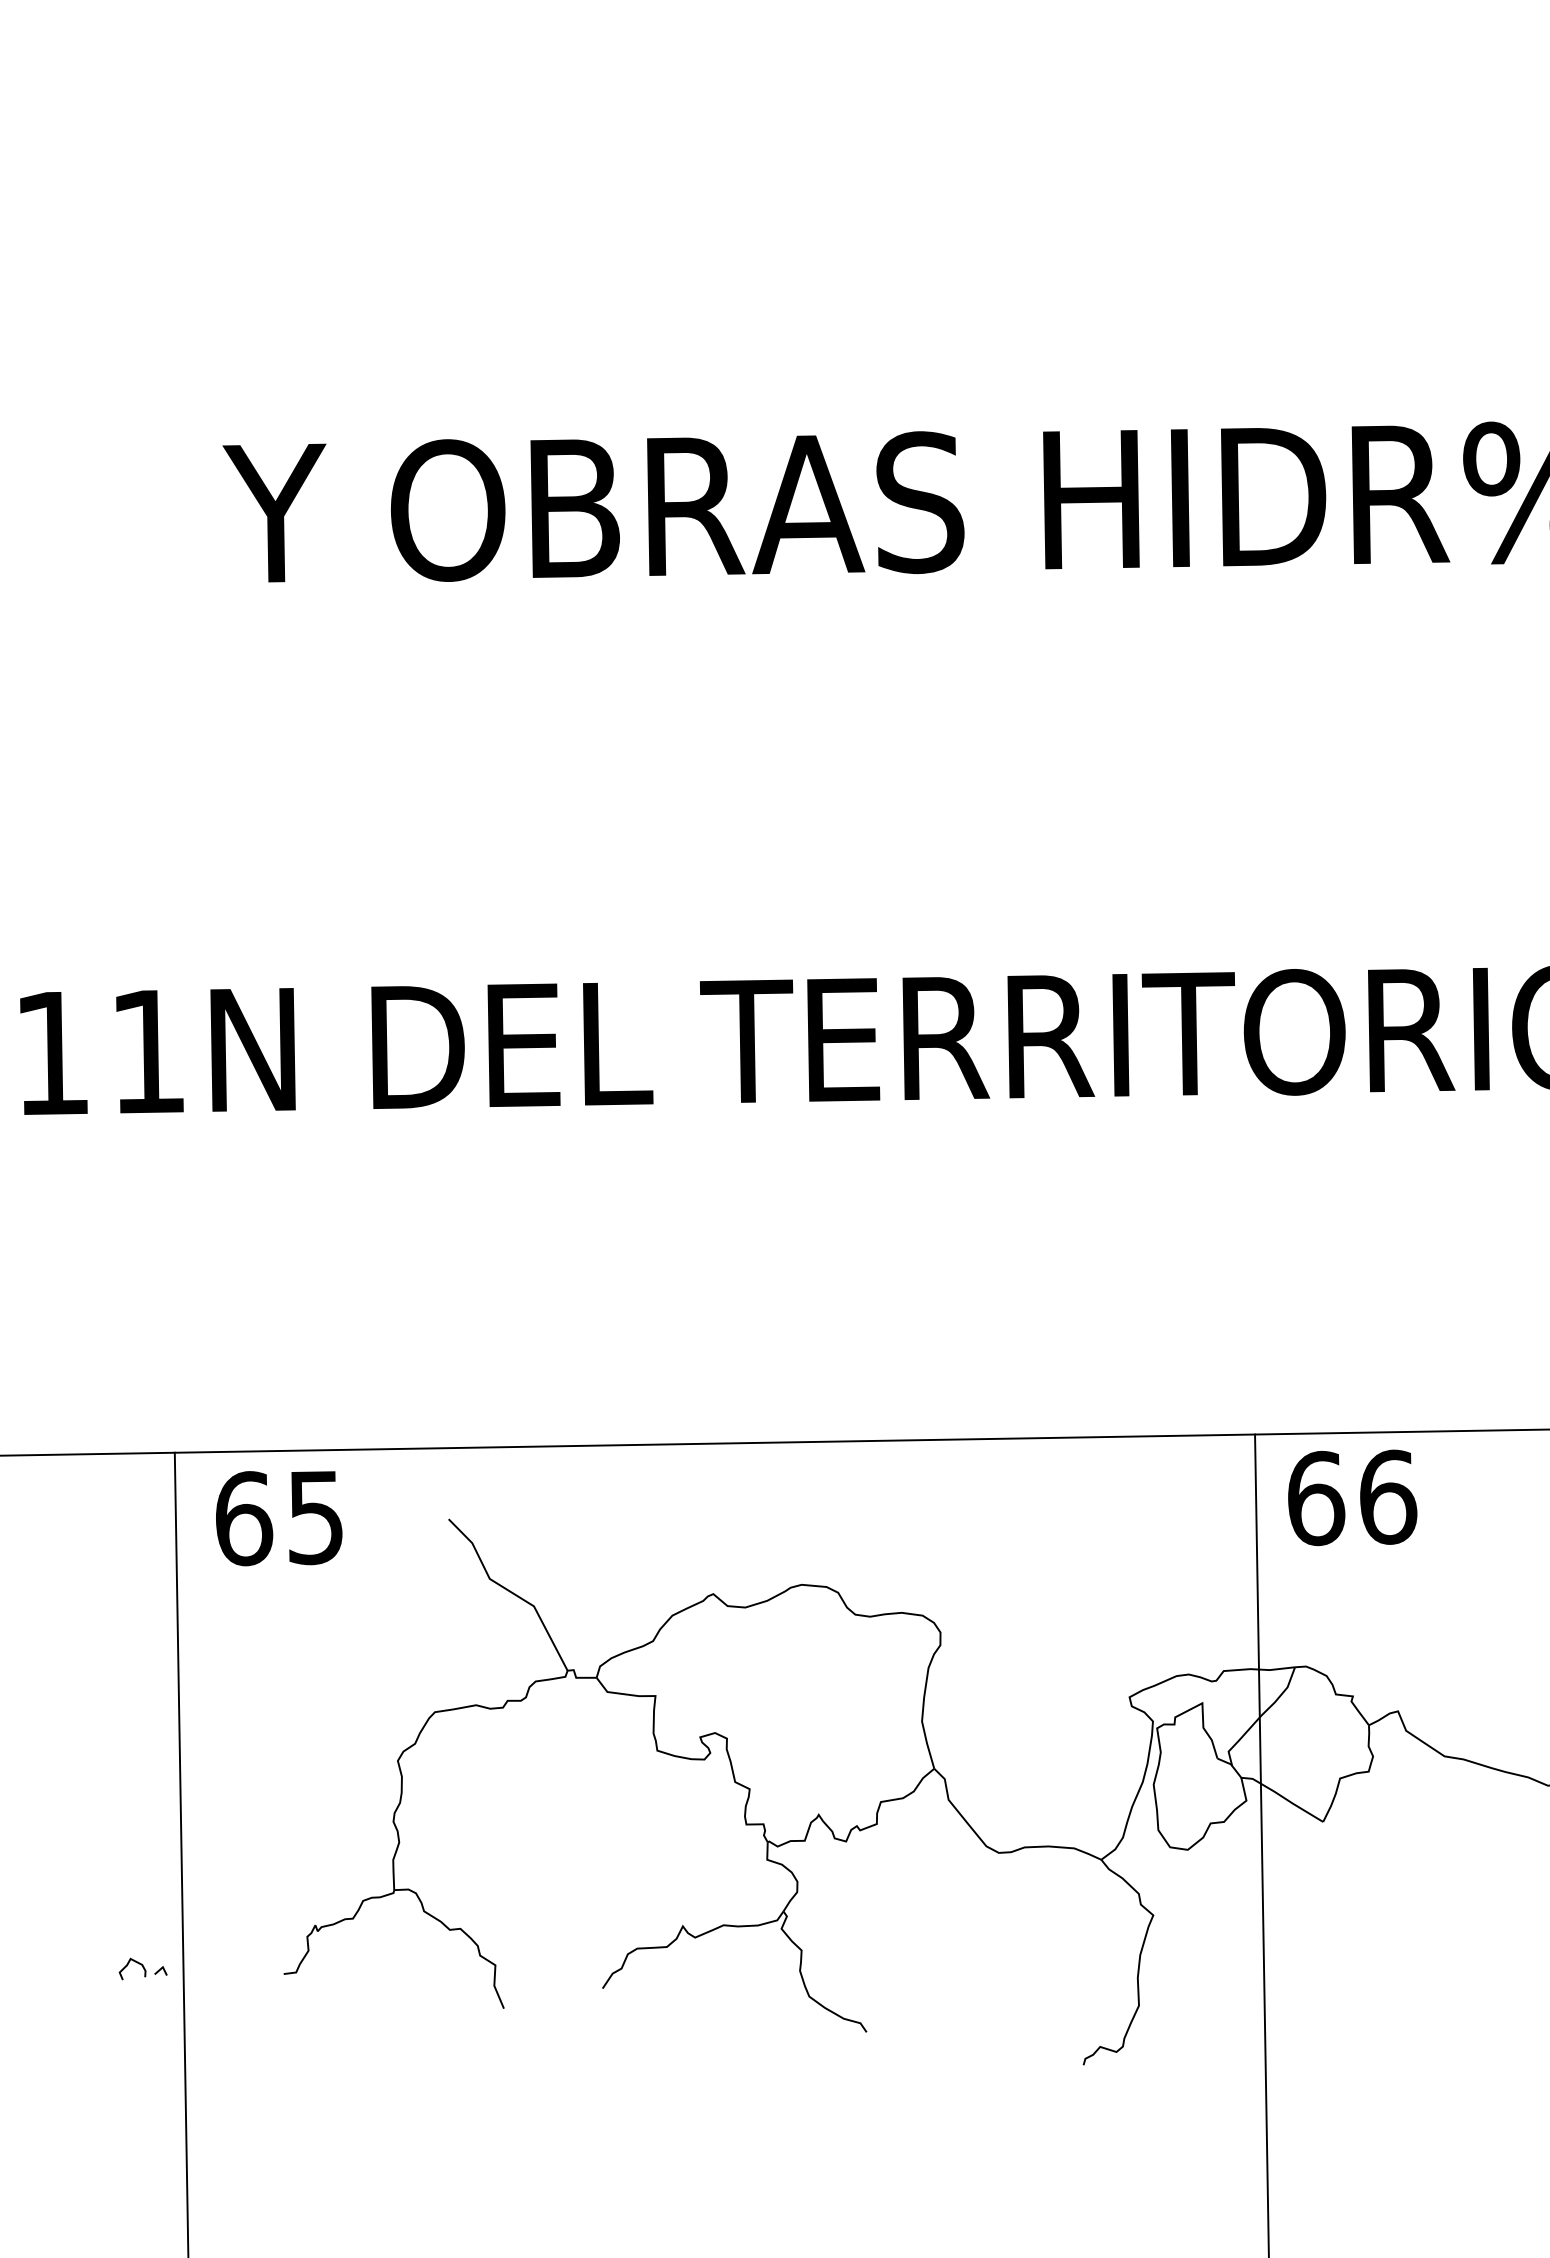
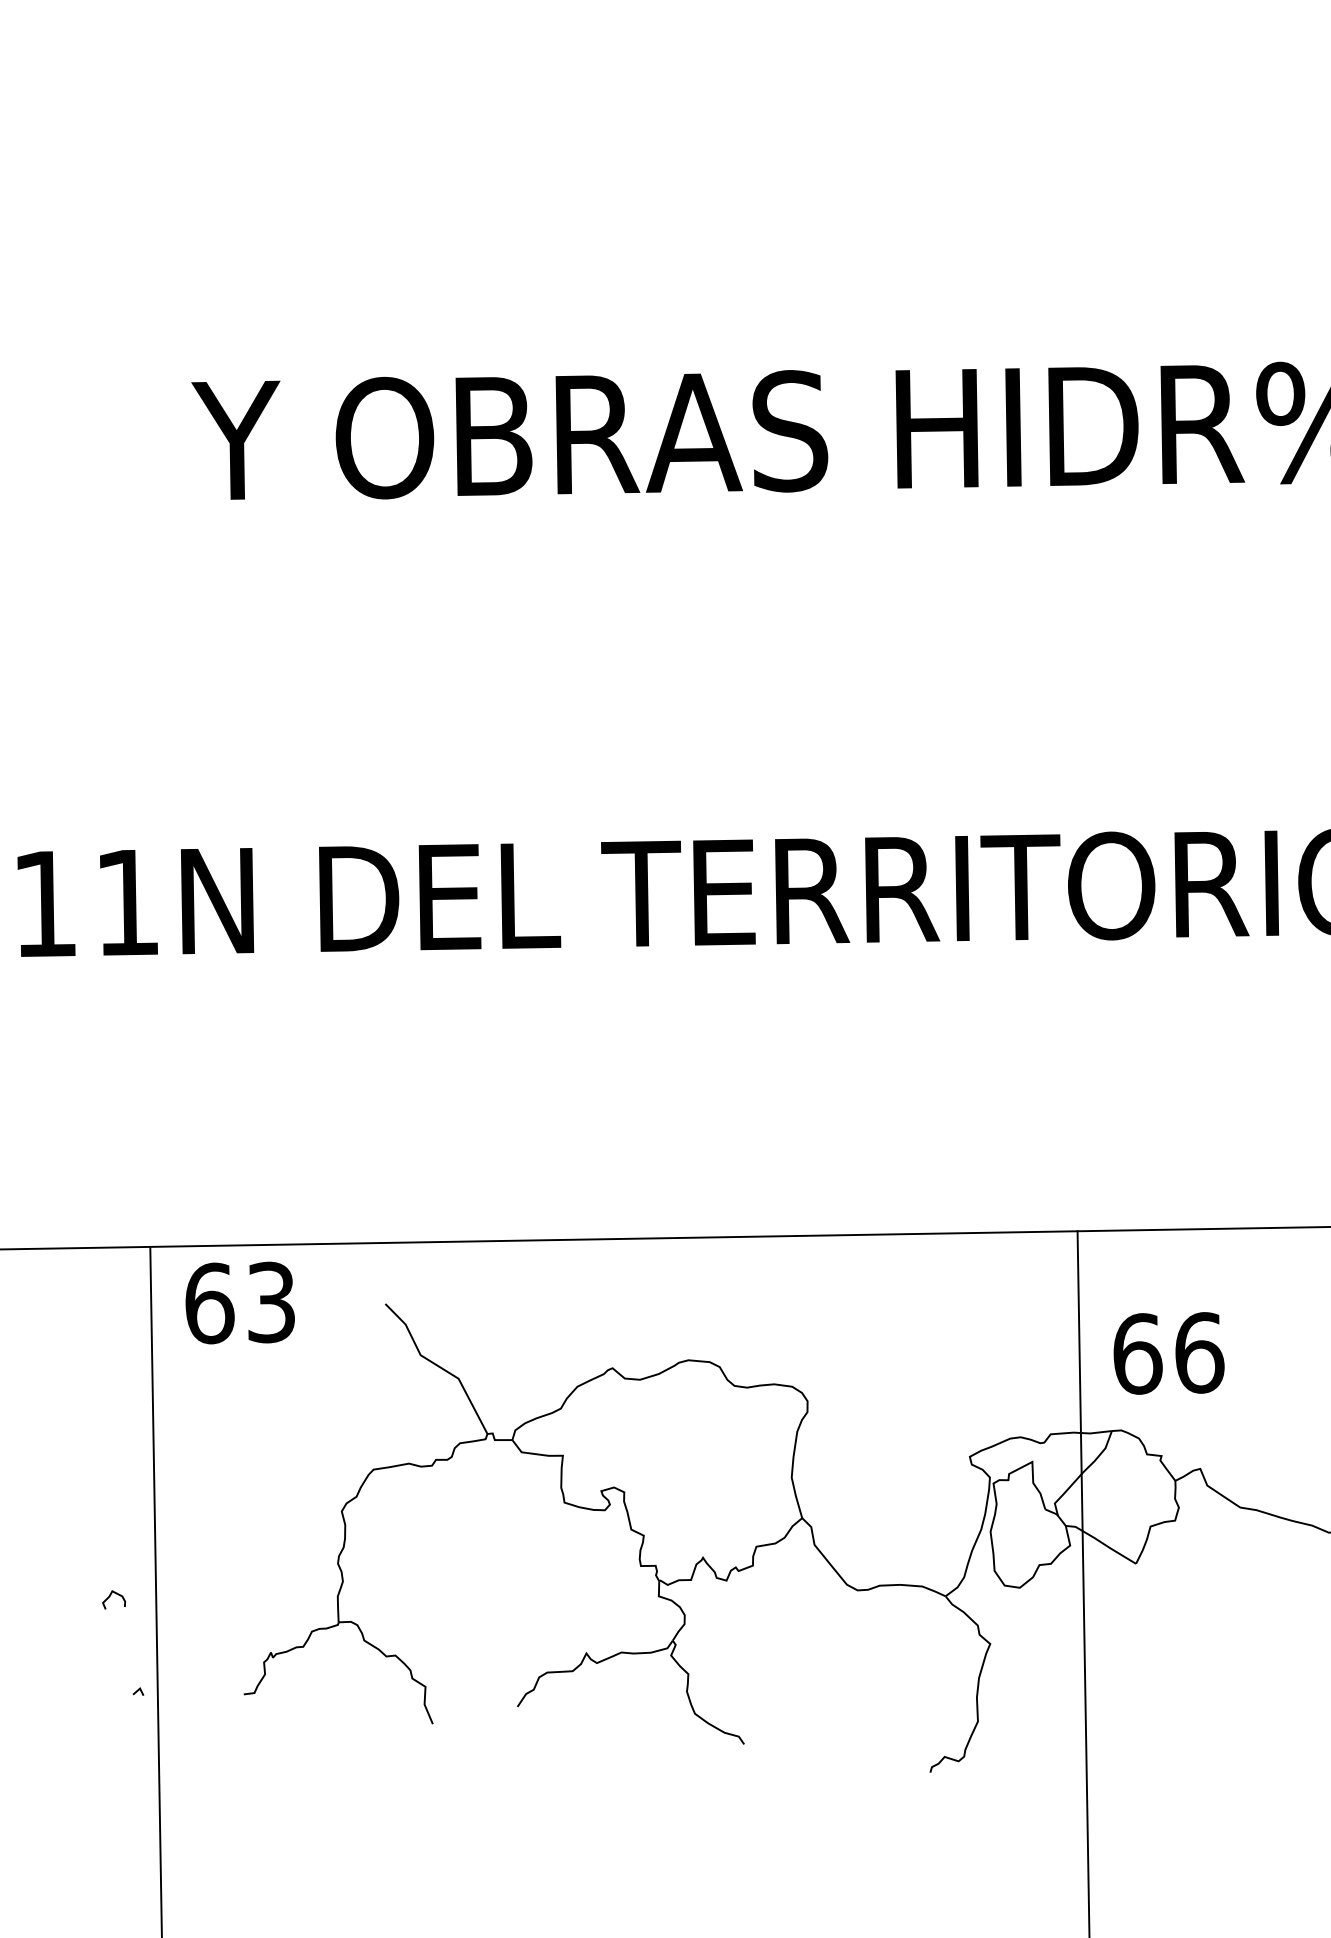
text: (1352, 1497) -> (1168, 1353), moved
text: (316, 1517) -> (271, 1302), 65 -> 63
curve: (127, 1966) -> (109, 1597), moved

